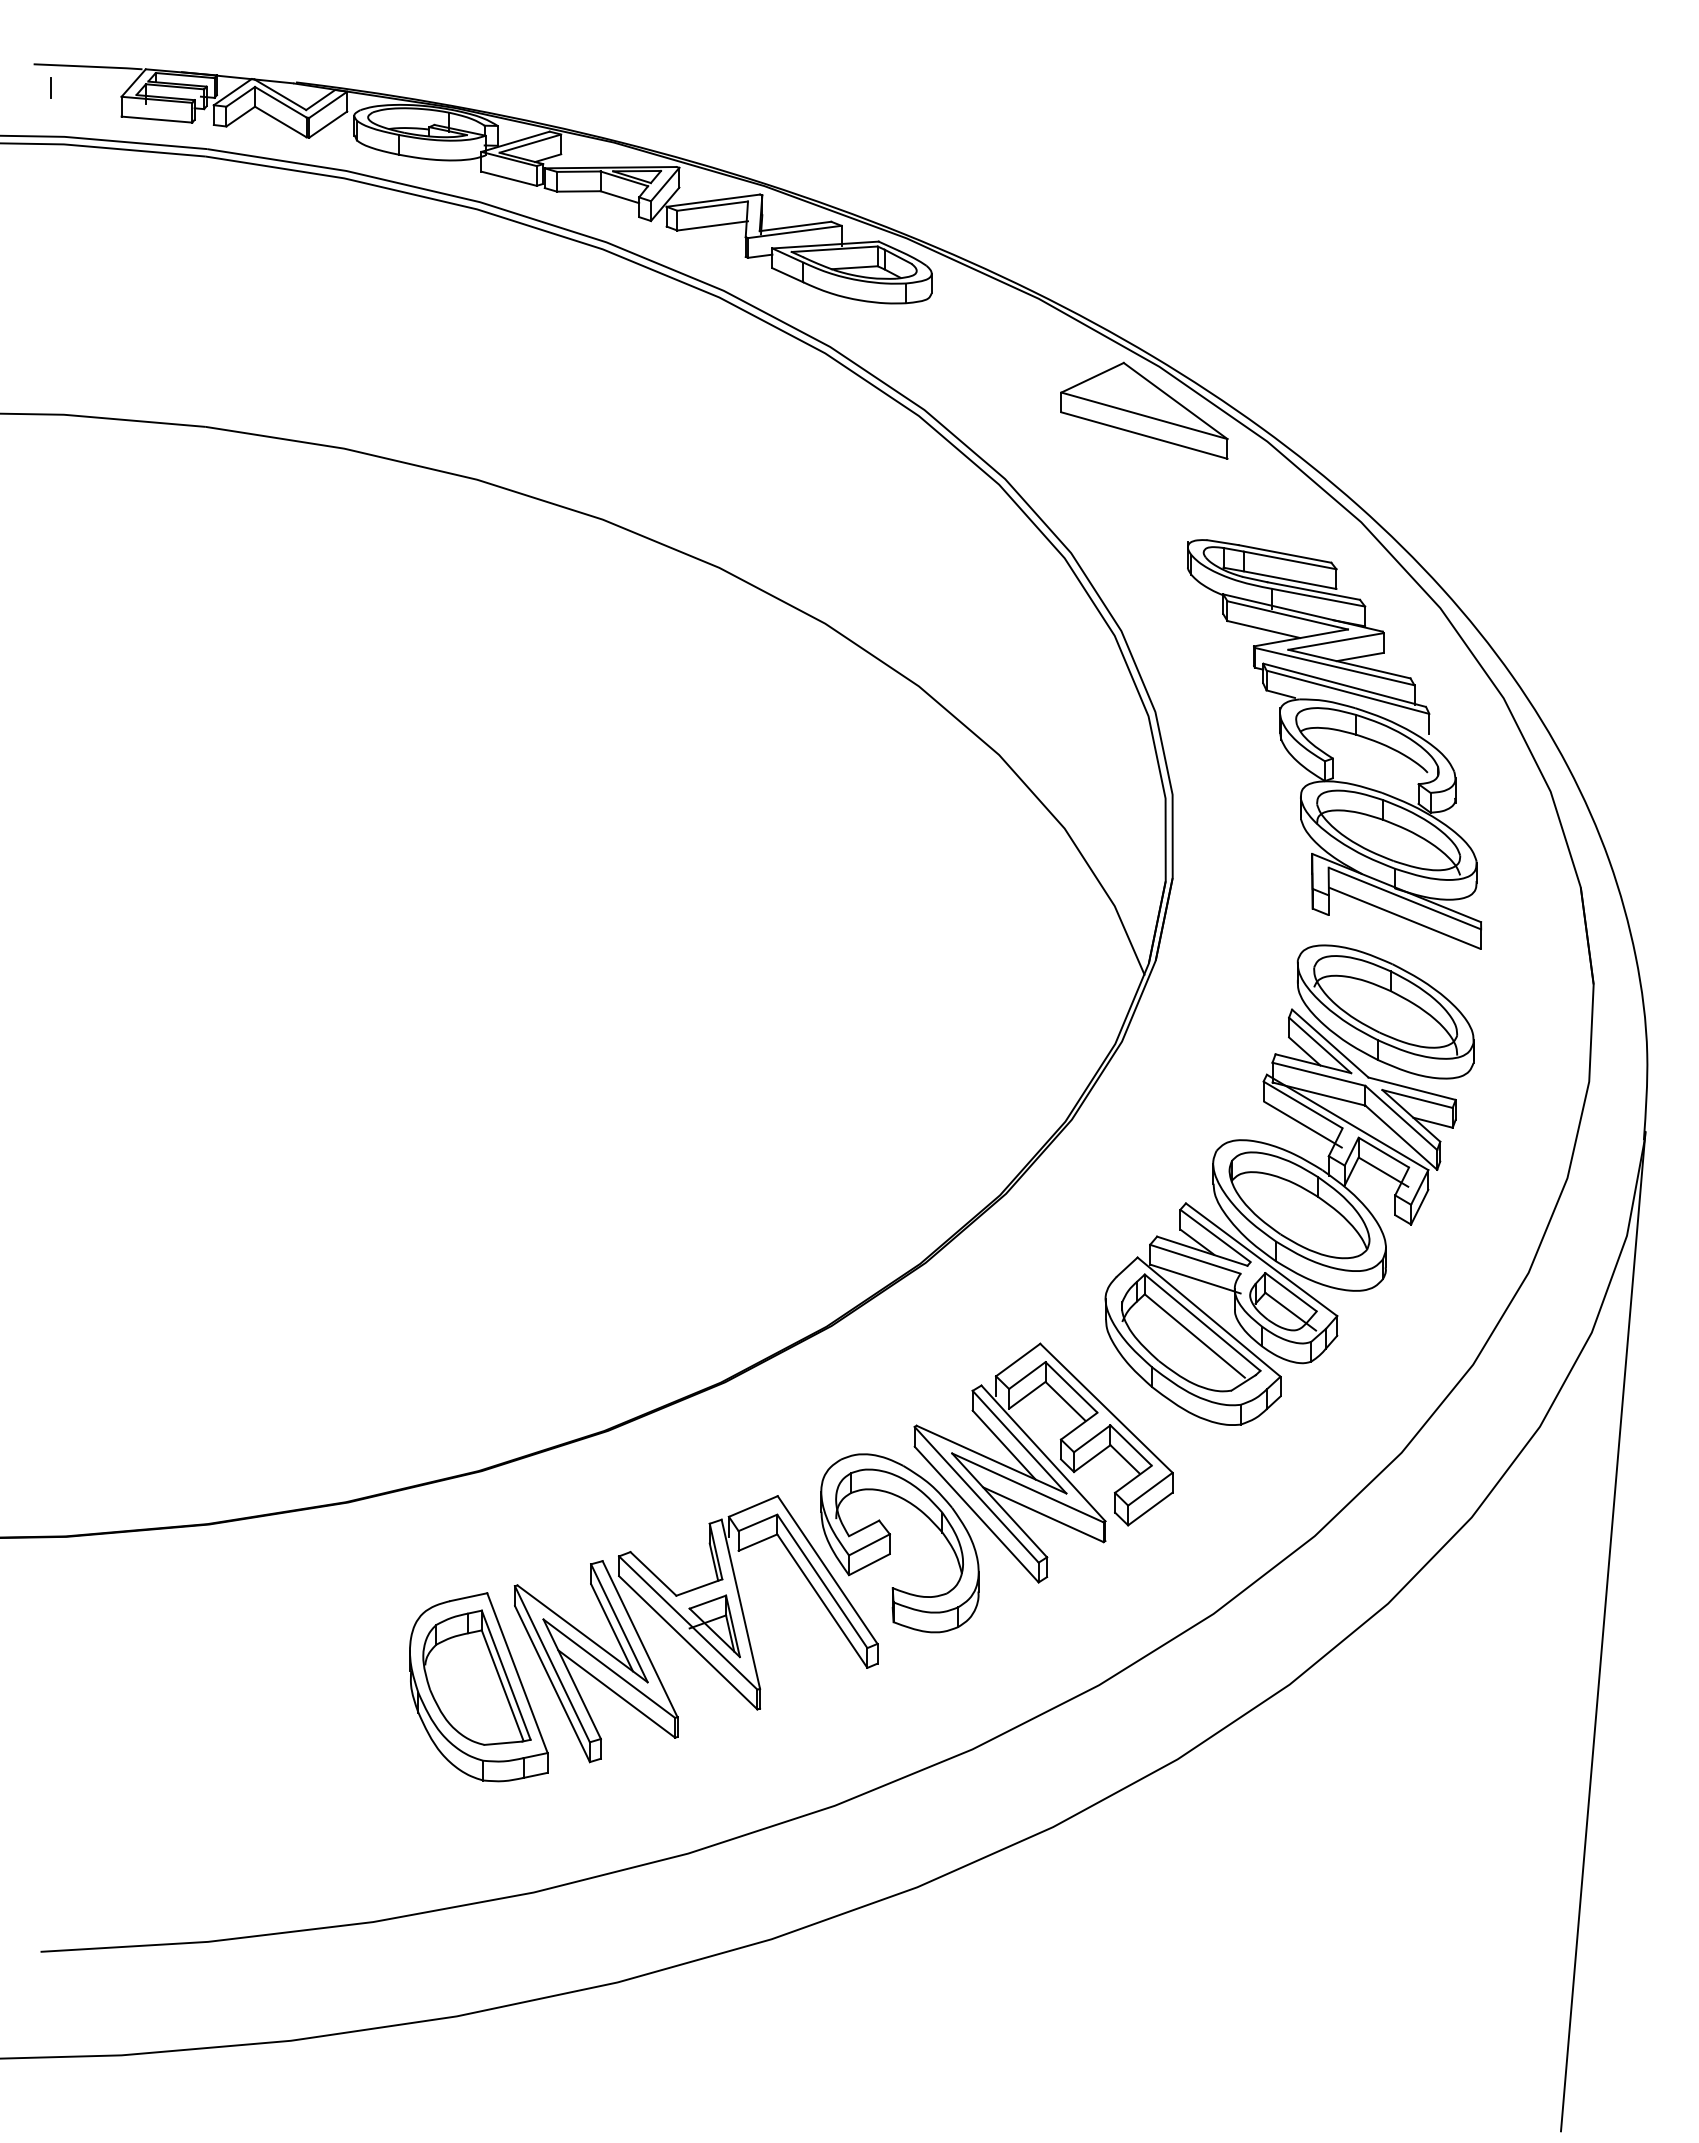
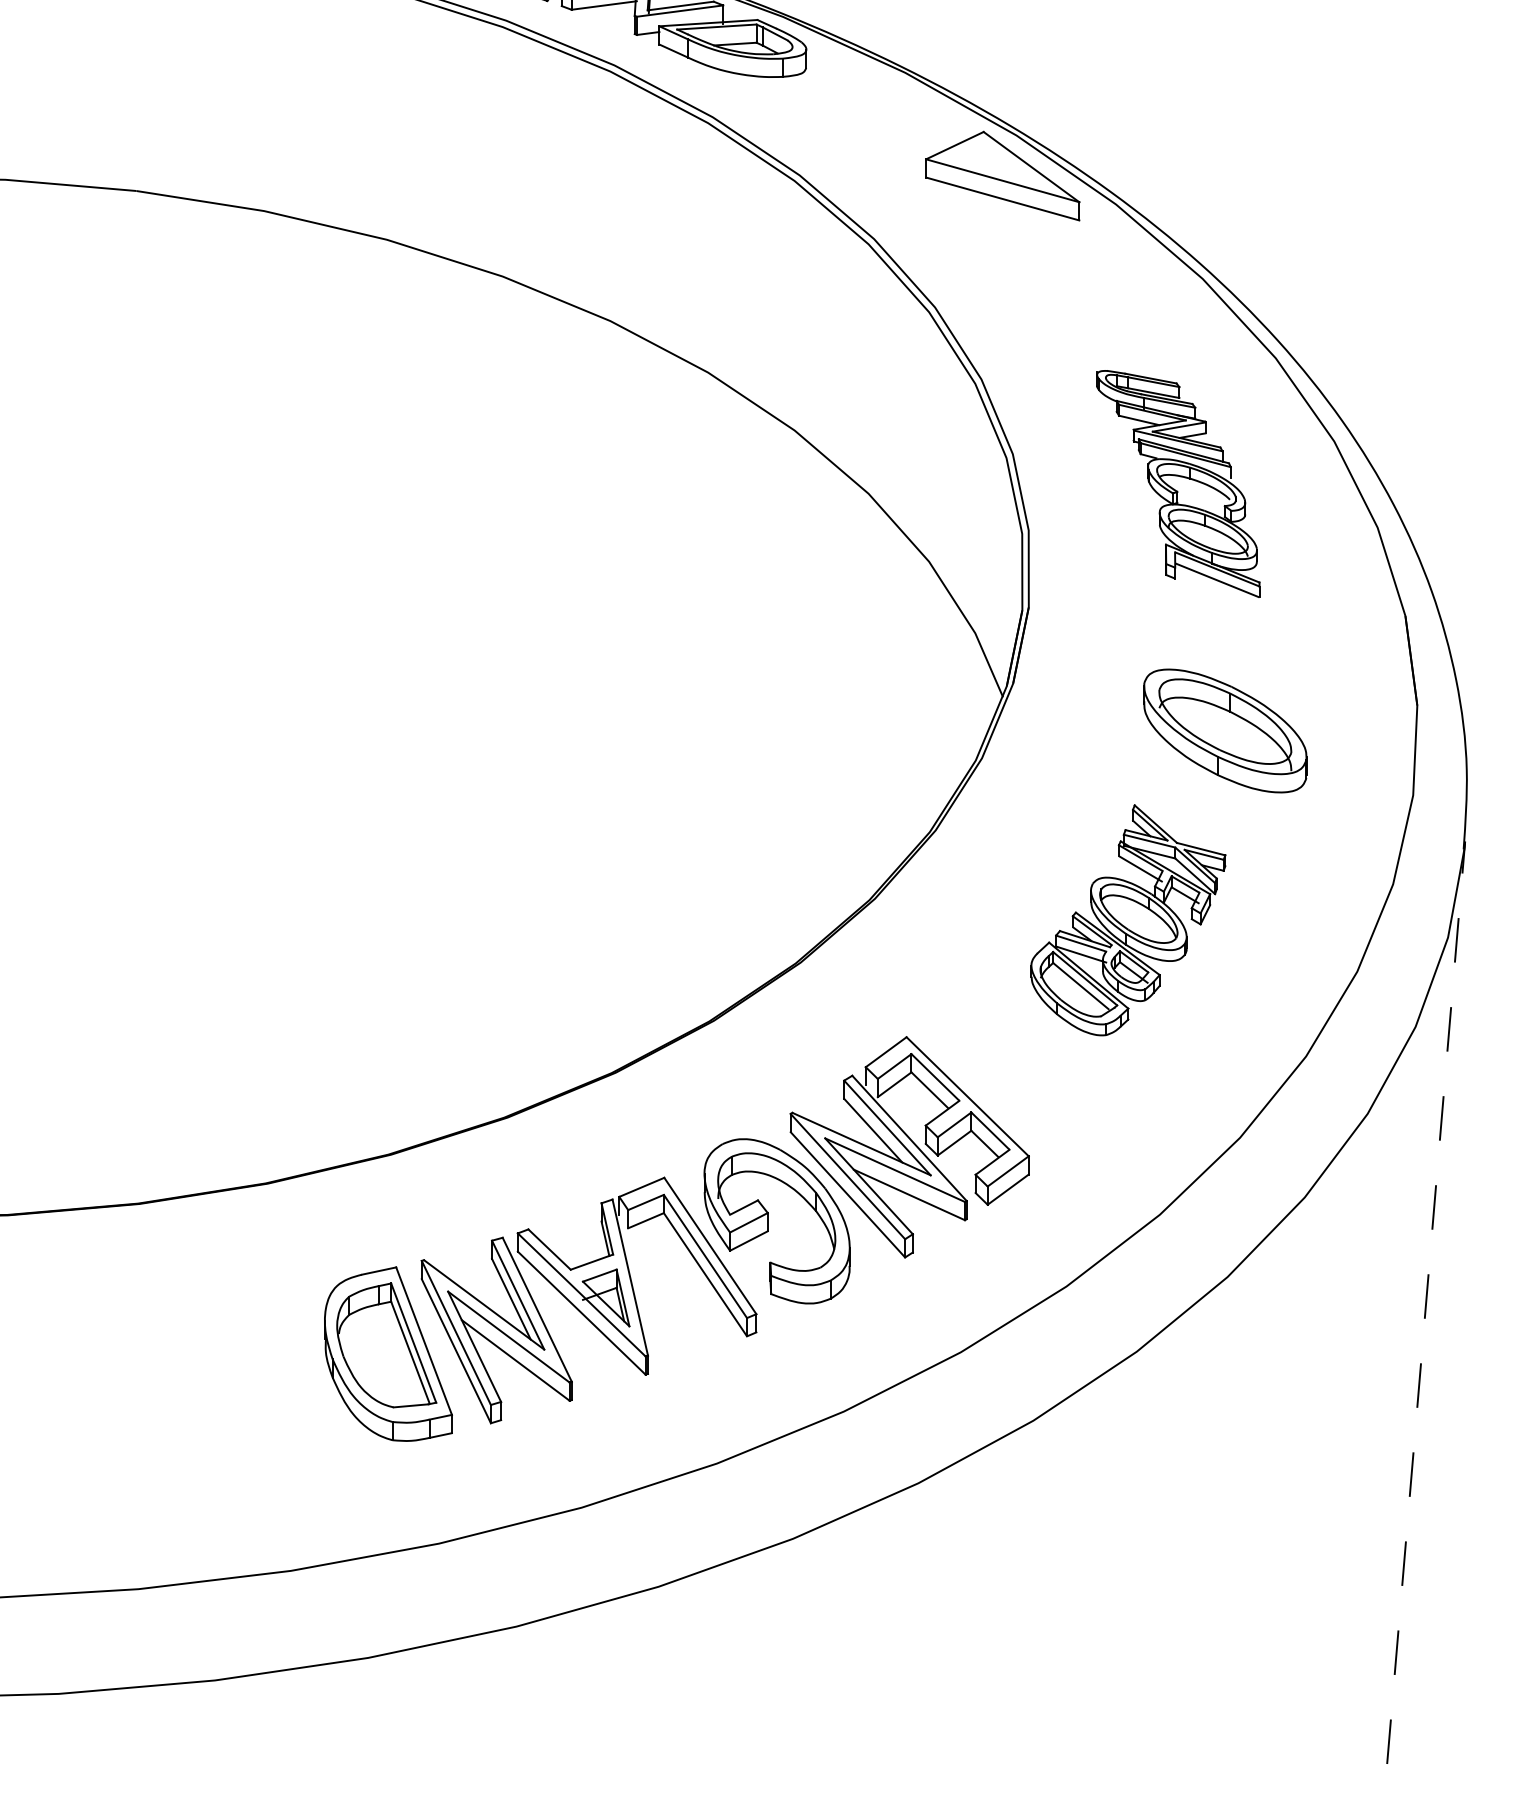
part: (1334, 744) -> (1178, 484), size x0.6
part: (1280, 1216) -> (1128, 919), size x0.6
line: (1603, 1631) -> (1426, 1302), solid -> dashed

